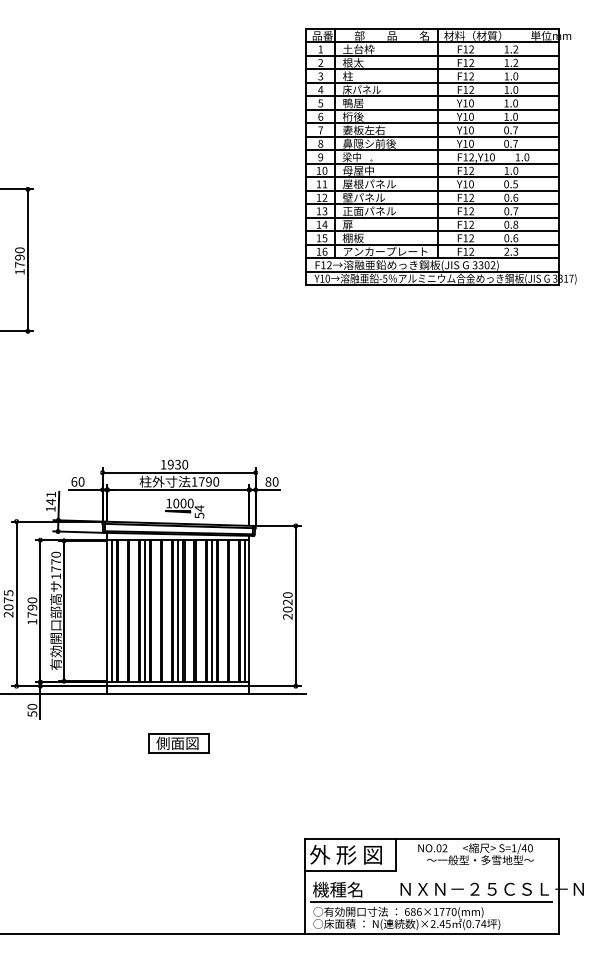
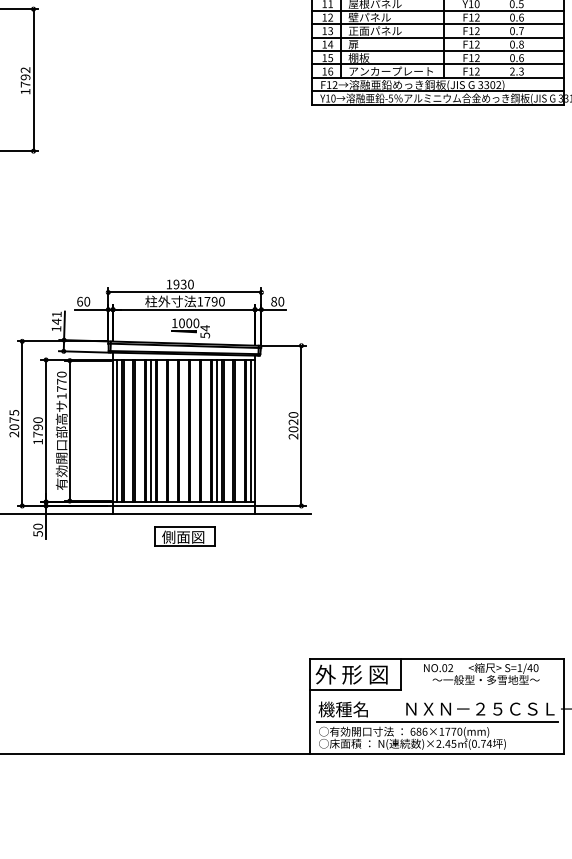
text: (19, 250) -> (25, 70), 1790 -> 1792
line: (178, 611) -> (184, 431), removed
part: (178, 743) -> (184, 537), moved

